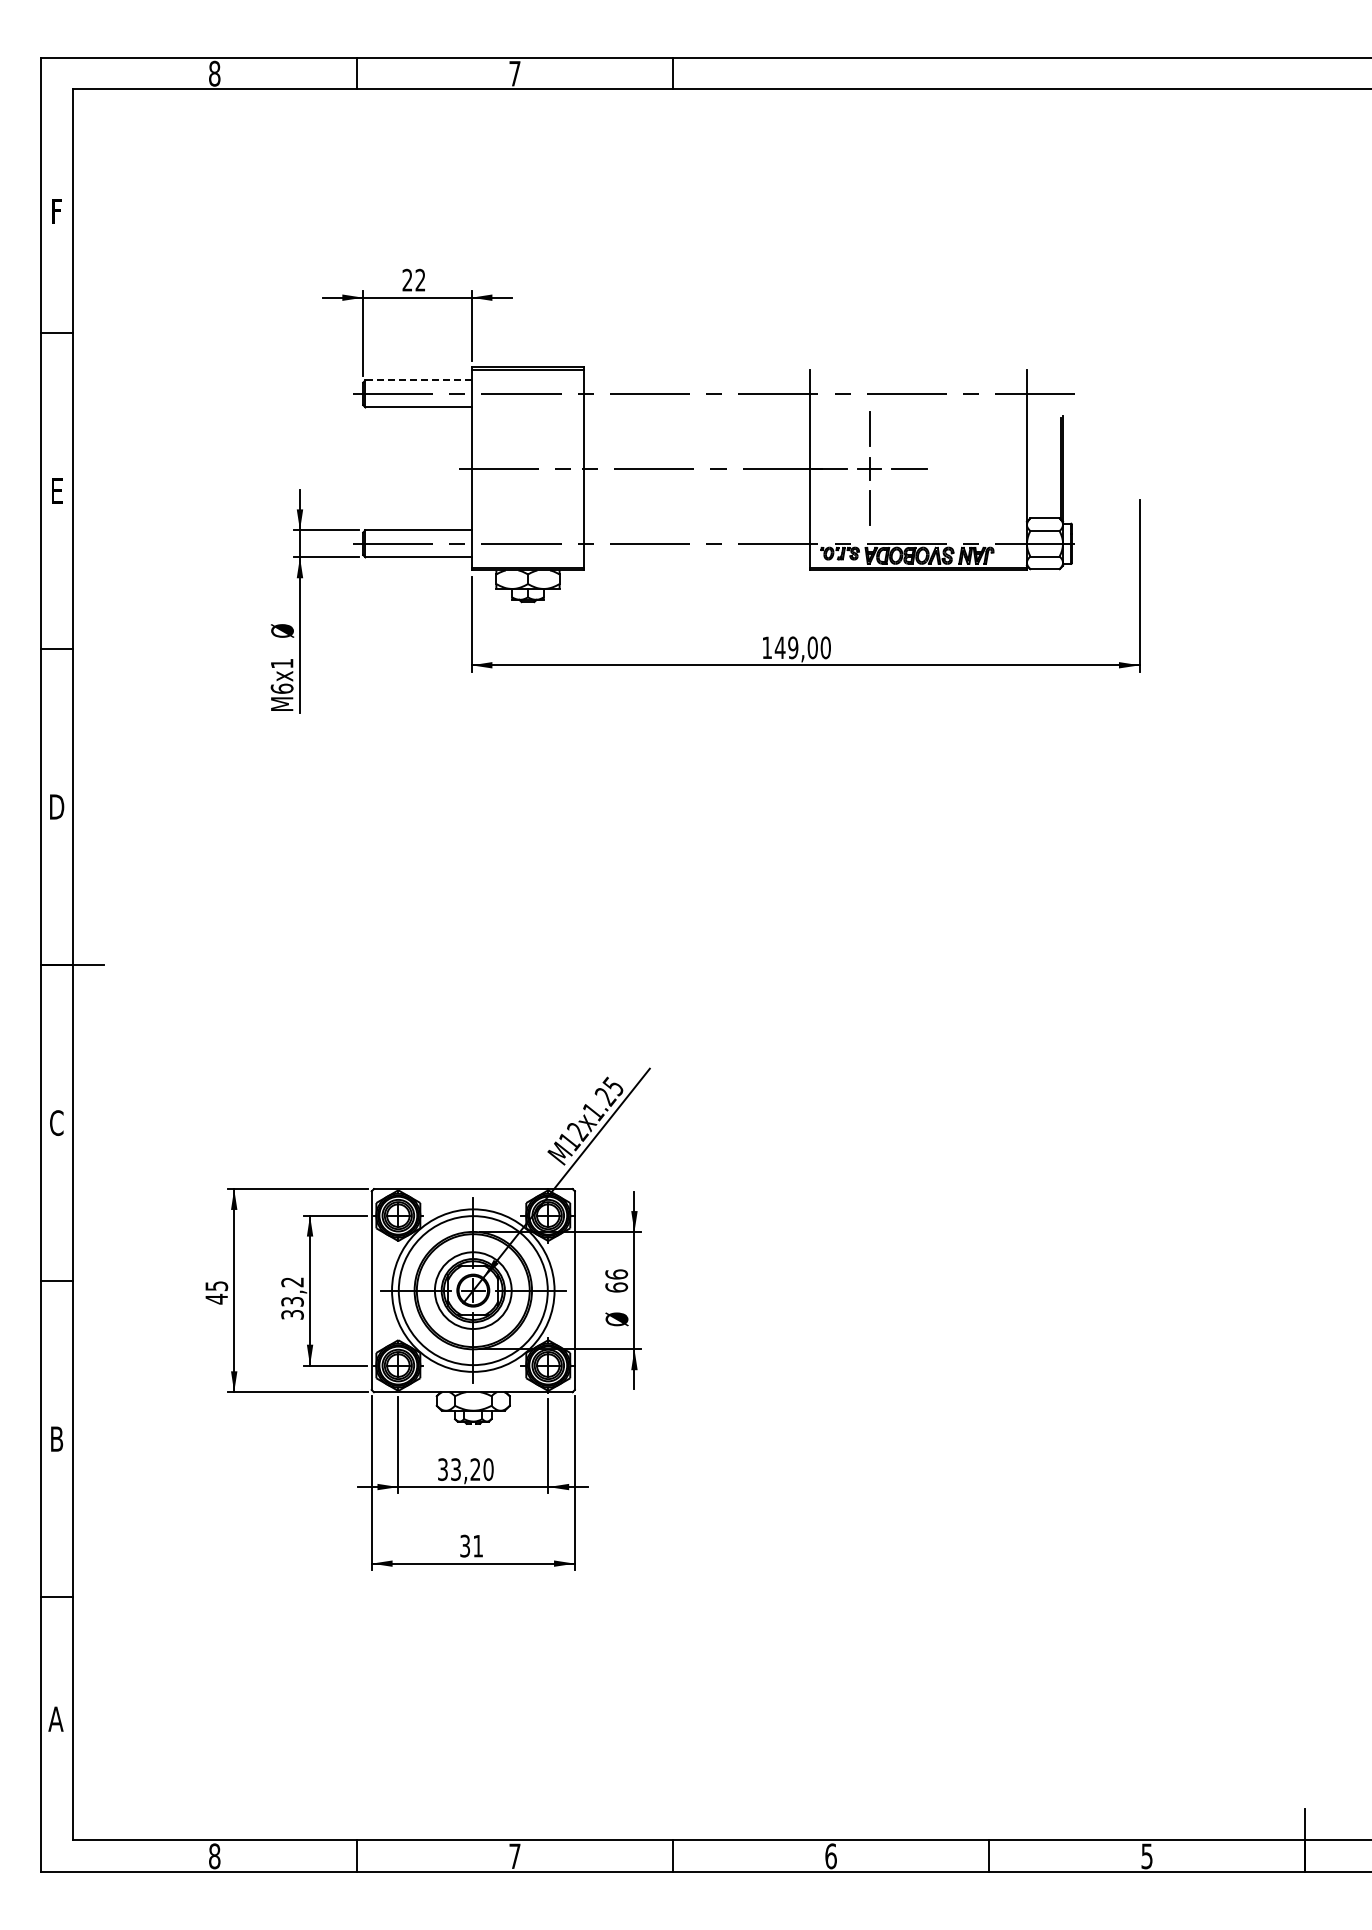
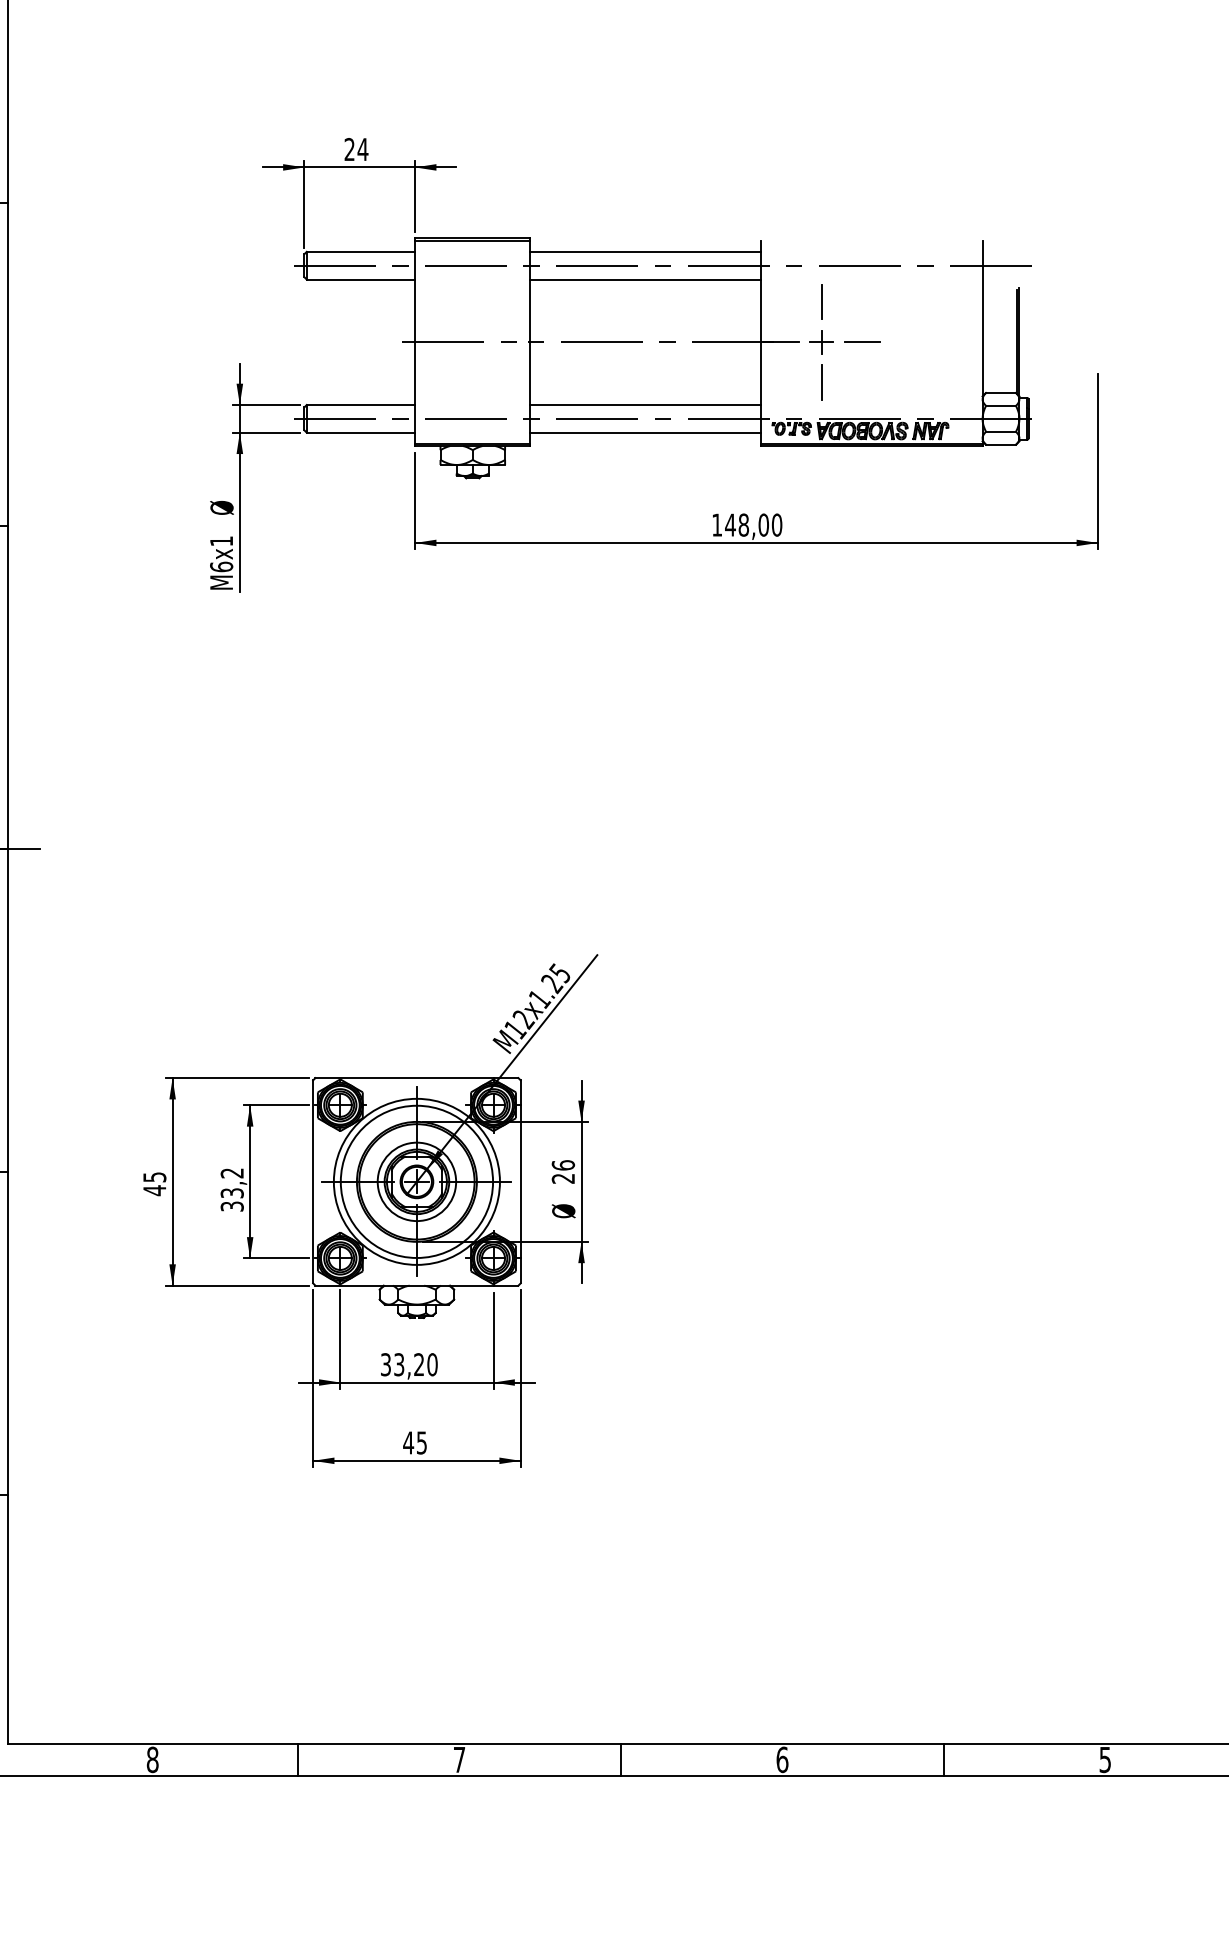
text: (420, 279) -> (362, 148), 22 -> 24
line: (418, 380) -> (360, 251), dashed -> solid
line: (697, 380) -> (645, 251), added
line: (697, 407) -> (645, 279), added
line: (697, 530) -> (645, 405), added
line: (697, 557) -> (645, 432), added
text: (793, 647) -> (744, 524), 149,00 -> 148,00
text: (616, 1287) -> (563, 1178), 66 -> 26
text: (470, 1545) -> (414, 1442), 31 -> 45

